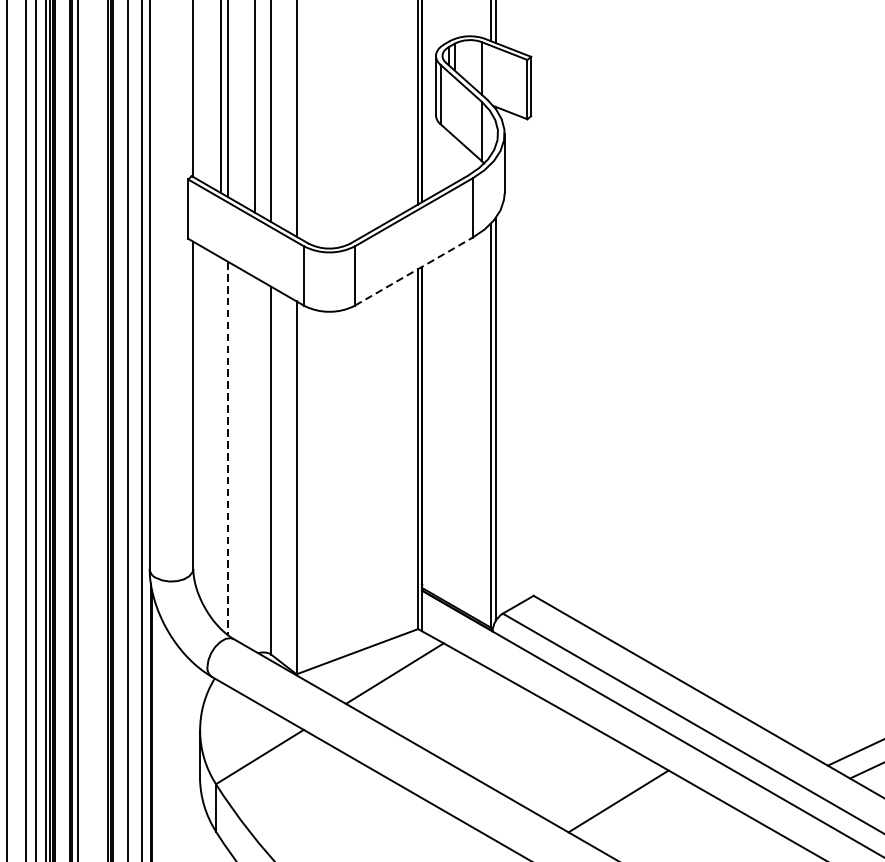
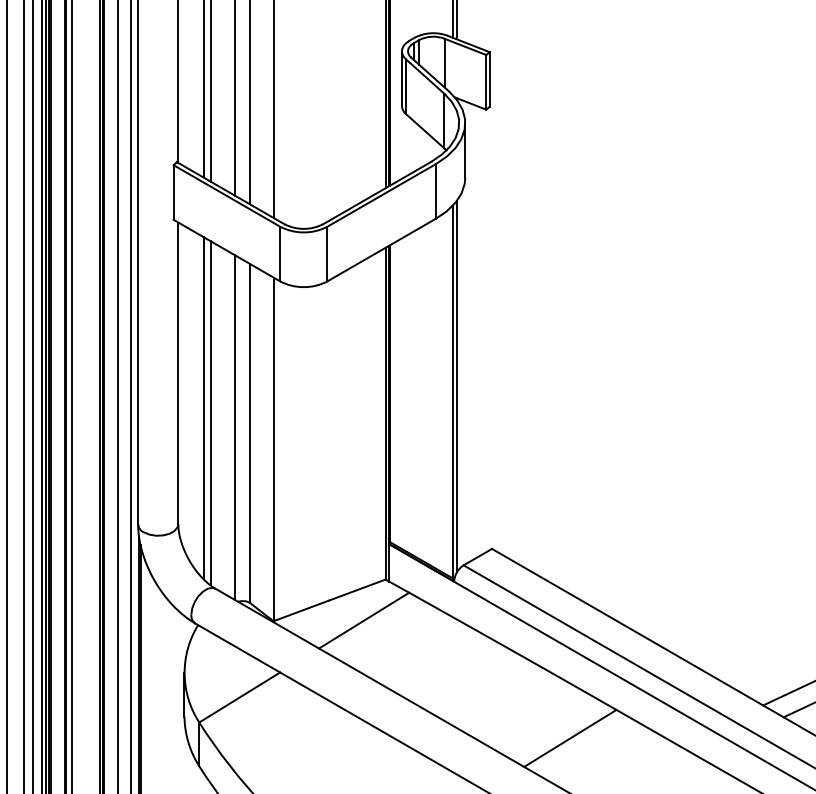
line: (413, 272) -> (381, 250), dashed -> solid
line: (220, 443) -> (203, 408), added
line: (228, 448) -> (210, 413), dashed -> solid
line: (255, 464) -> (235, 427), added

